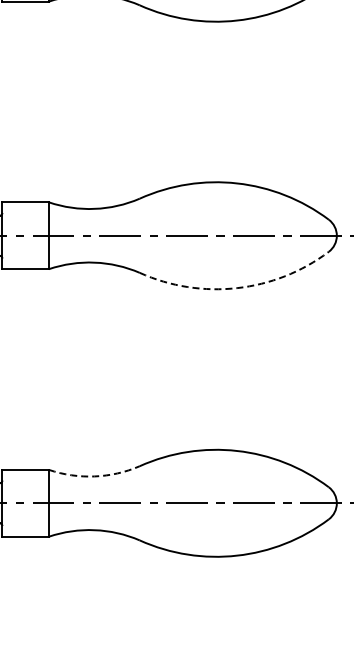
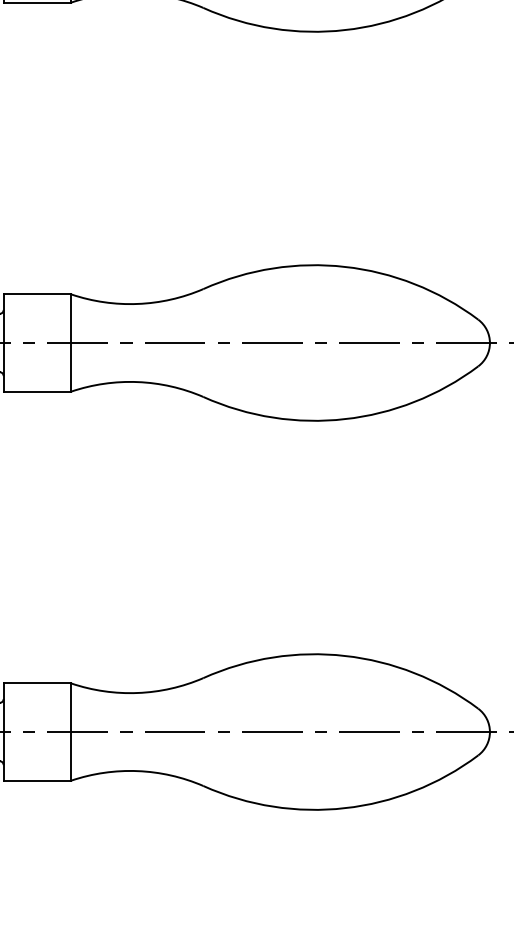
arc: (237, 288) -> (345, 419), dashed -> solid
arc: (94, 476) -> (137, 693), dashed -> solid

